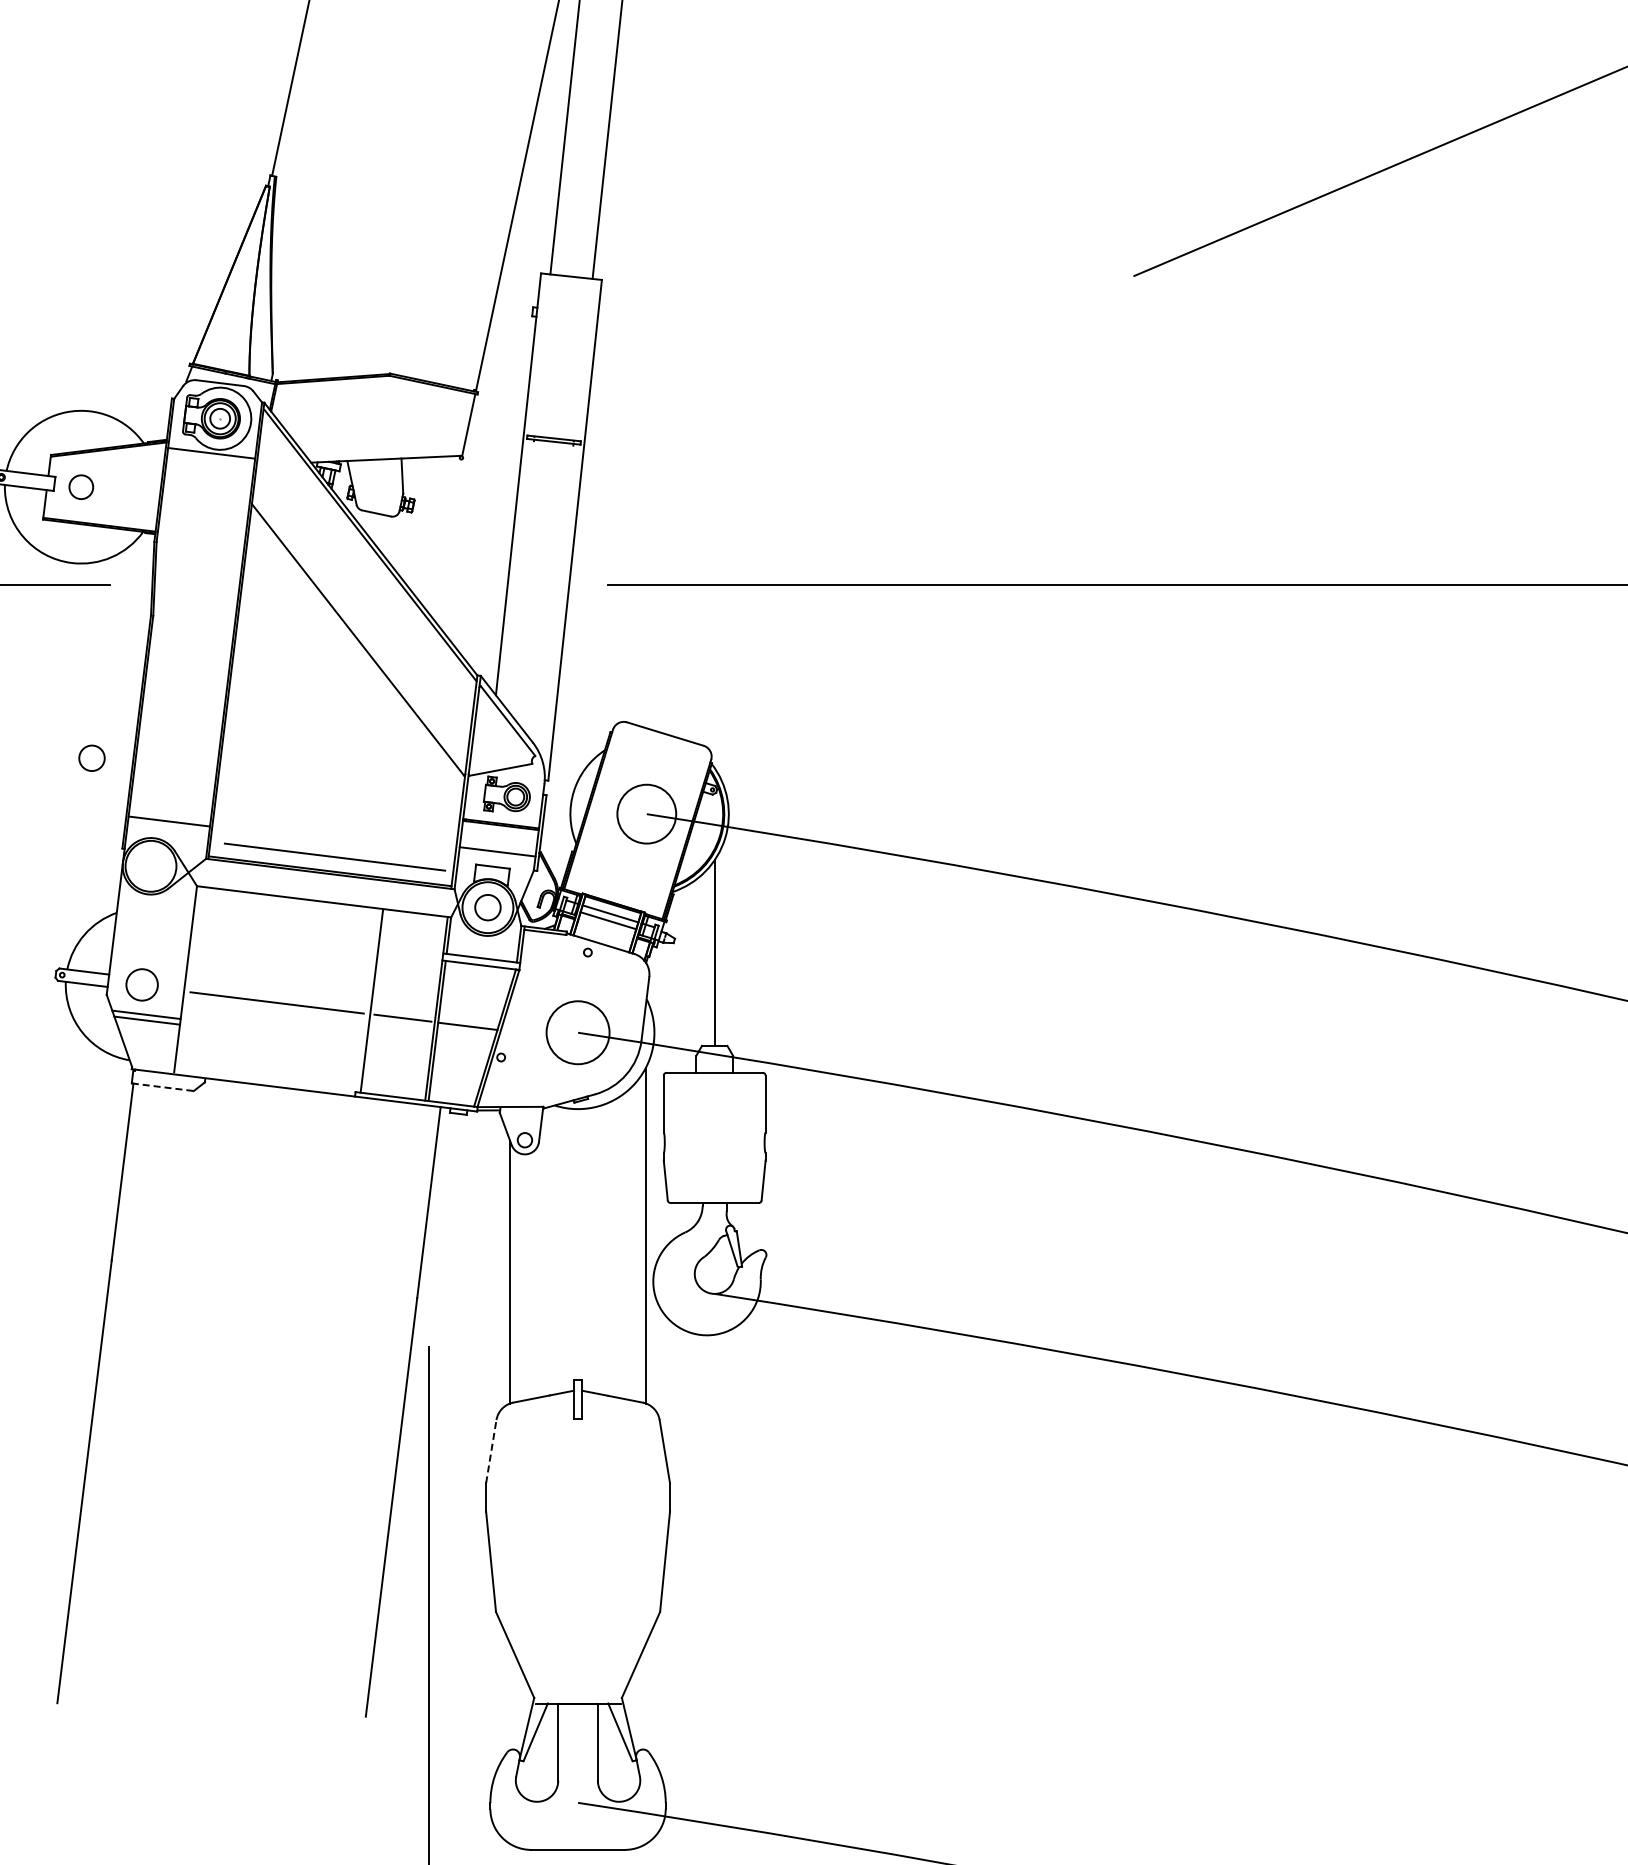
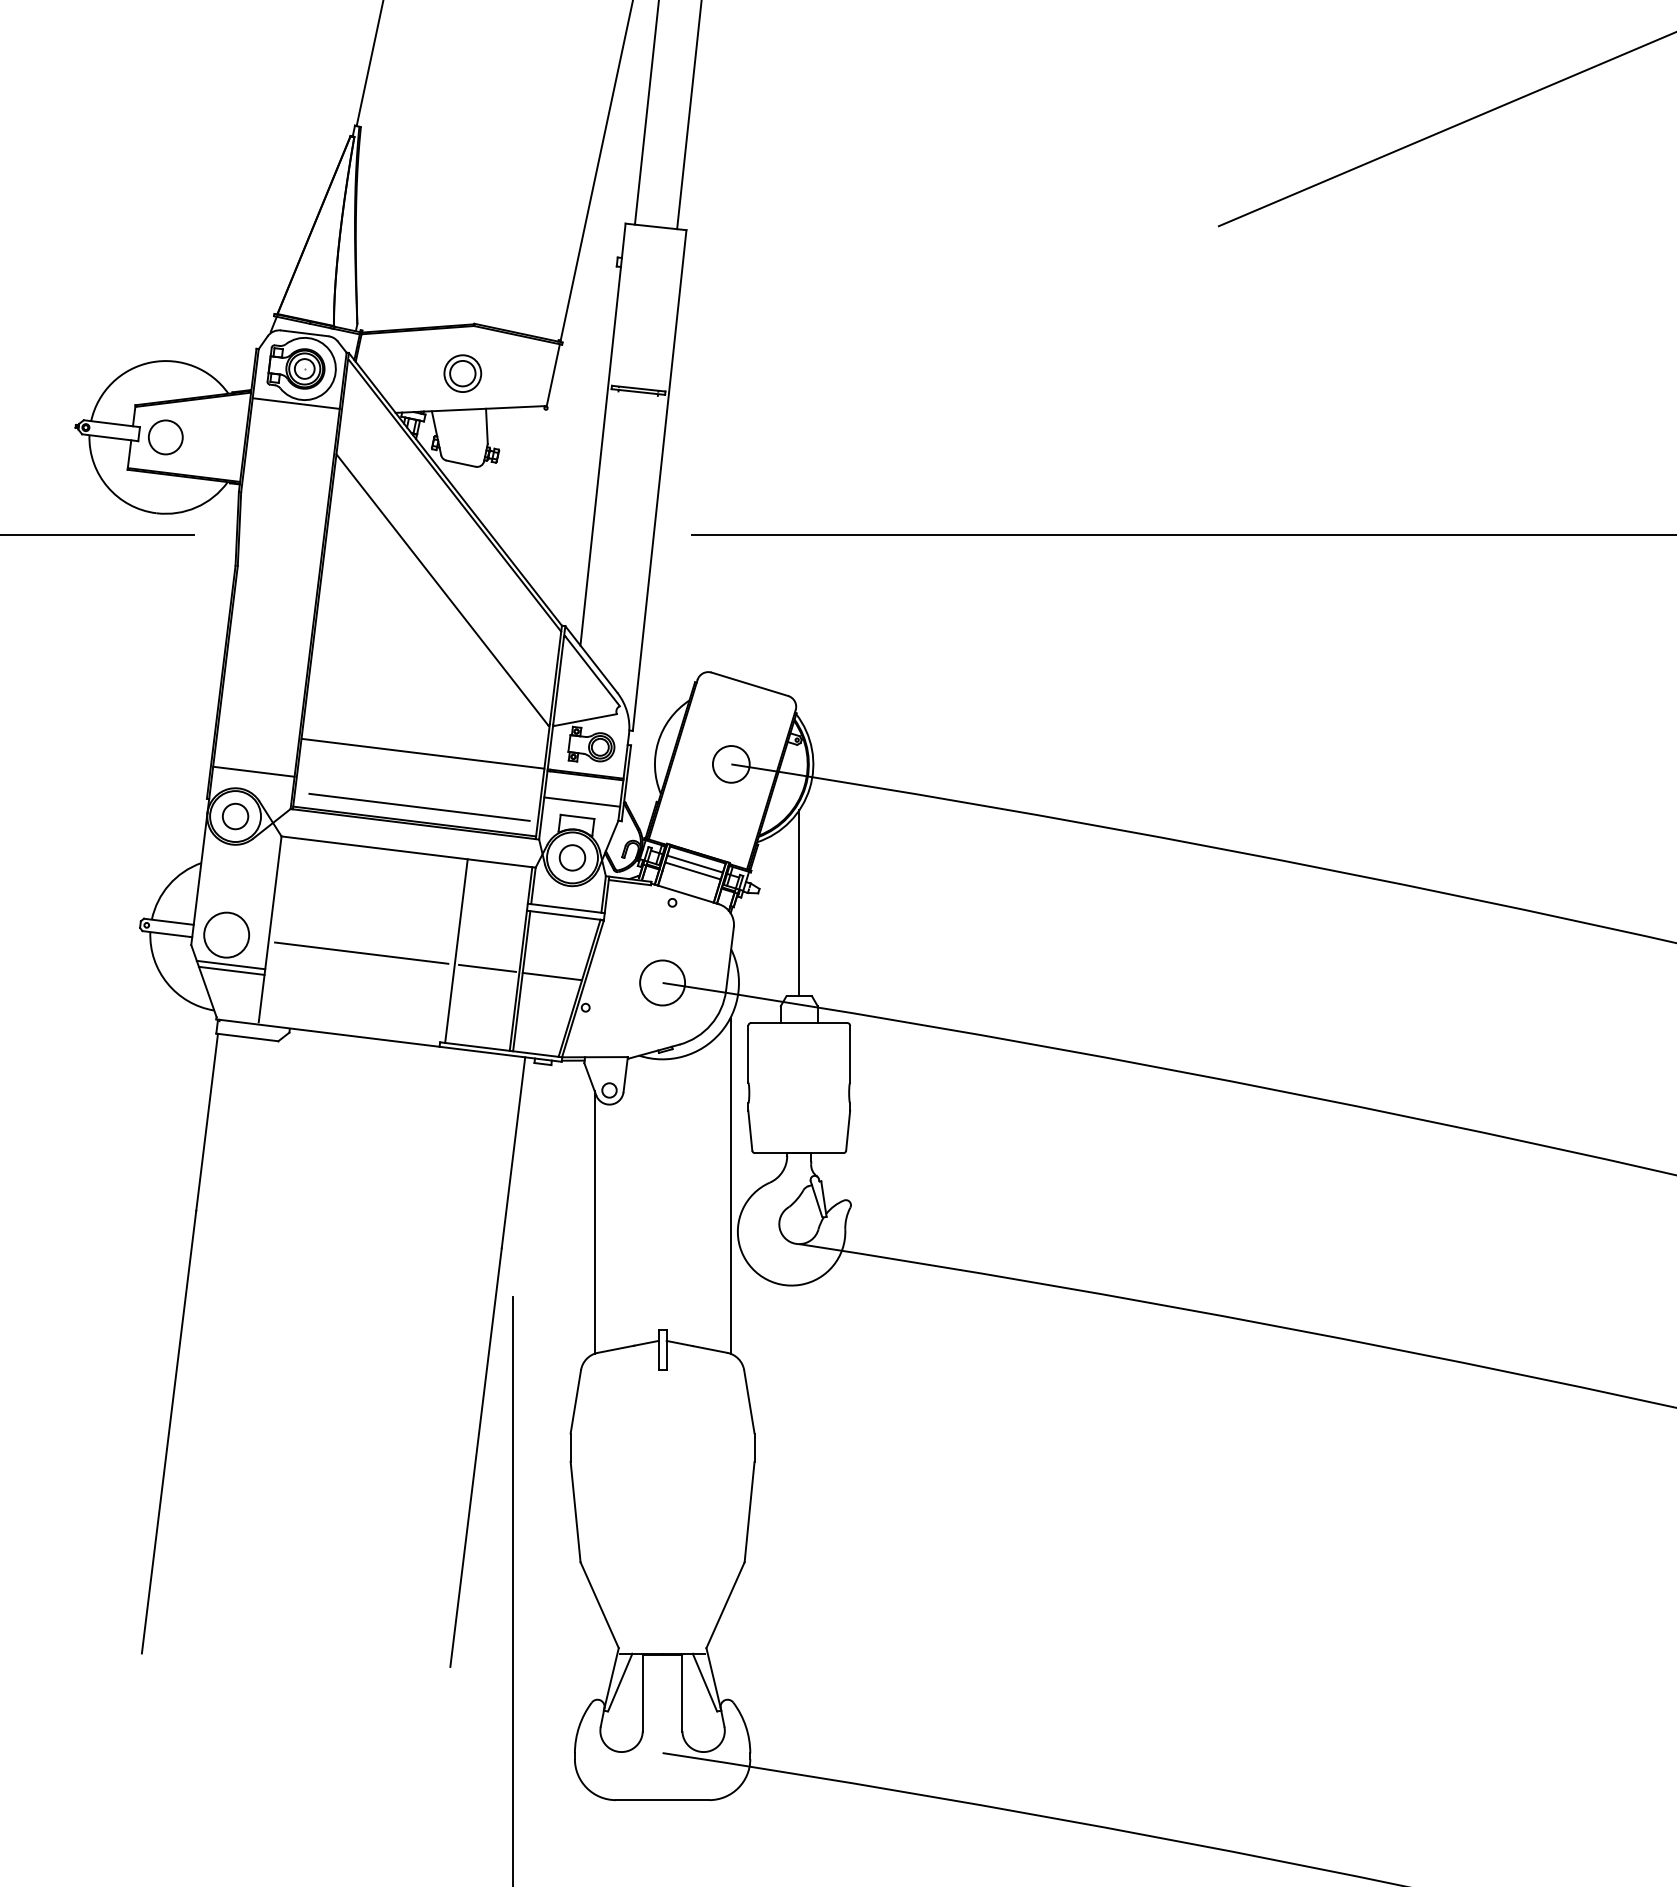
part: (377, 423) -> (462, 373), added
circle: (80, 487) -> (165, 437), size x1.43
circle: (91, 758) -> (235, 816), moved
line: (337, 803) -> (422, 753), added
circle: (645, 814) -> (730, 764), size x0.62
circle: (141, 984) -> (226, 934), size x1.43
circle: (577, 1032) -> (662, 982), size x0.71
line: (162, 1087) -> (247, 1037), dashed -> solid
line: (490, 1451) -> (575, 1401), dashed -> solid

